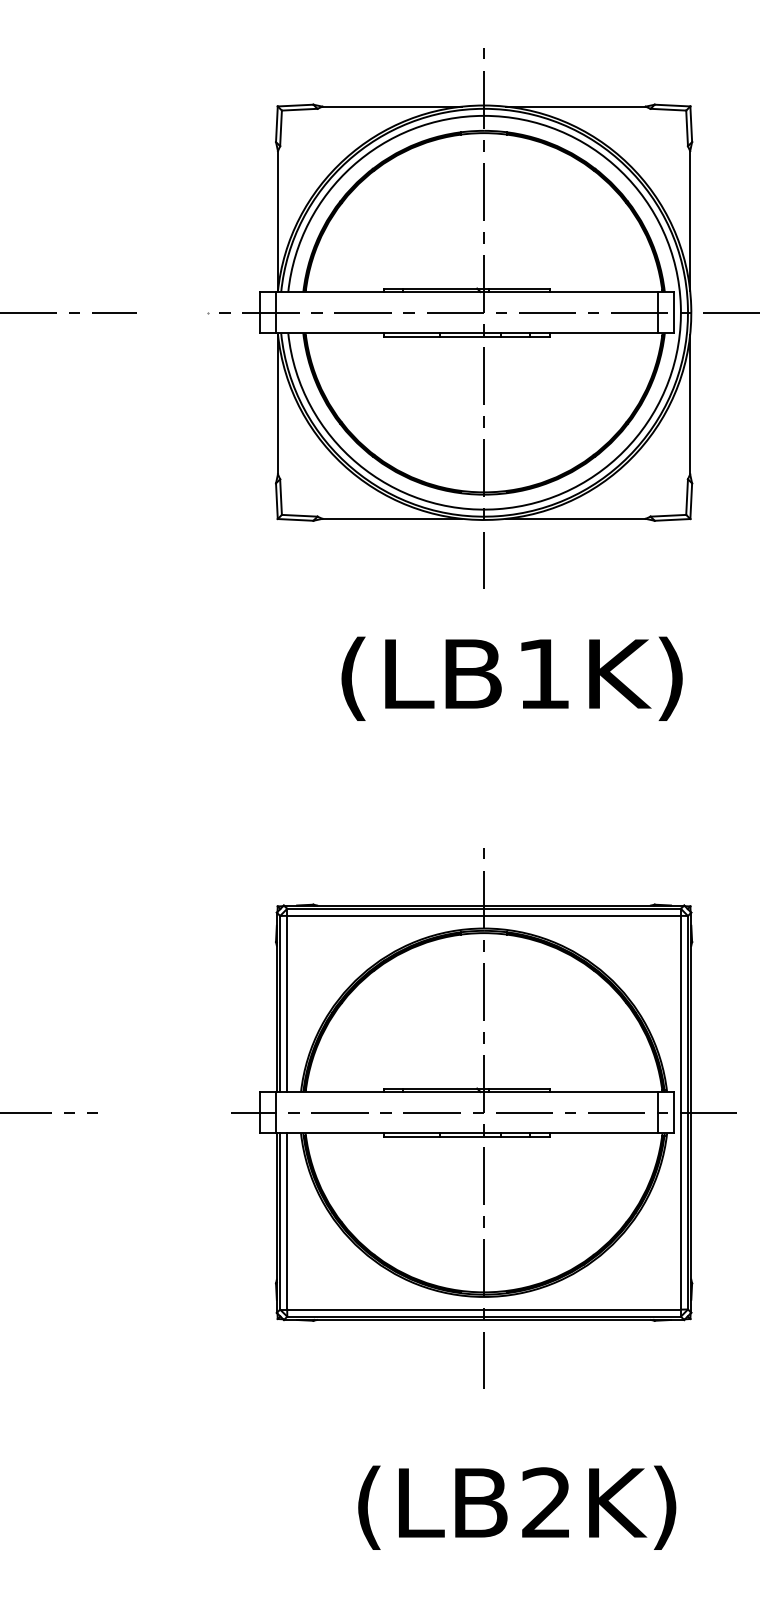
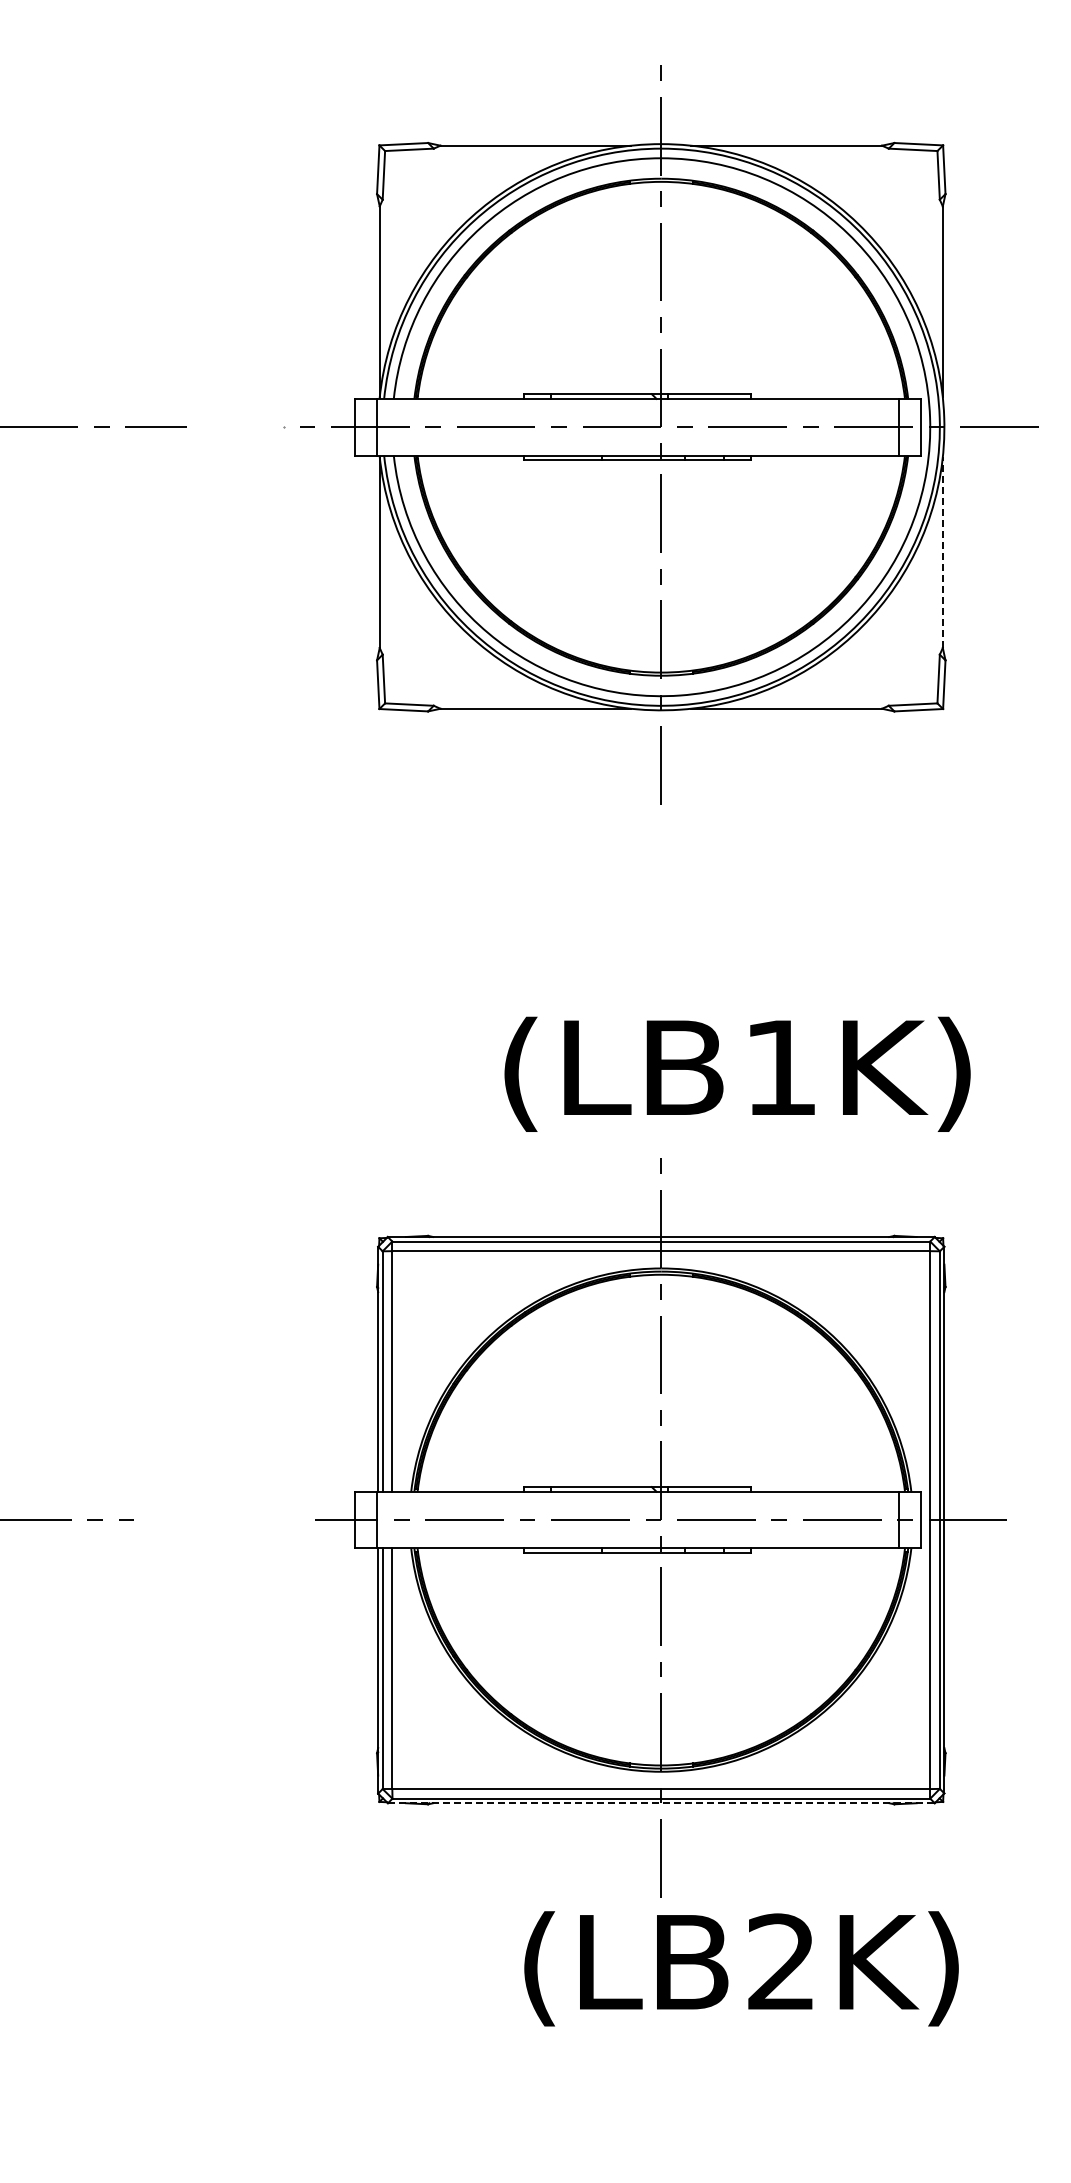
line: (689, 404) -> (942, 552), solid -> dashed
text: (512, 678) -> (737, 1073), moved
line: (484, 1320) -> (661, 1803), solid -> dashed
text: (517, 1507) -> (741, 1968), moved

